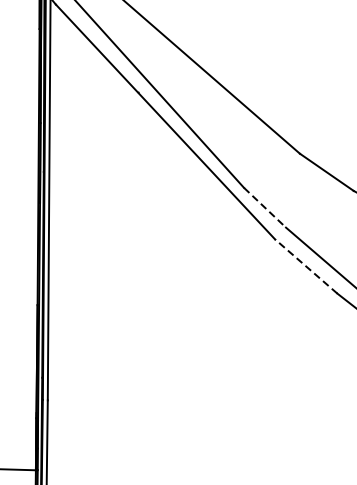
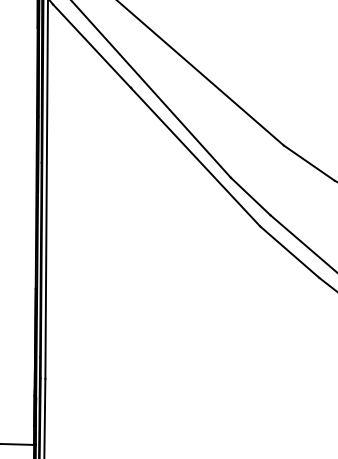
line: (265, 207) -> (251, 196), dashed -> solid
line: (305, 265) -> (289, 251), dashed -> solid

